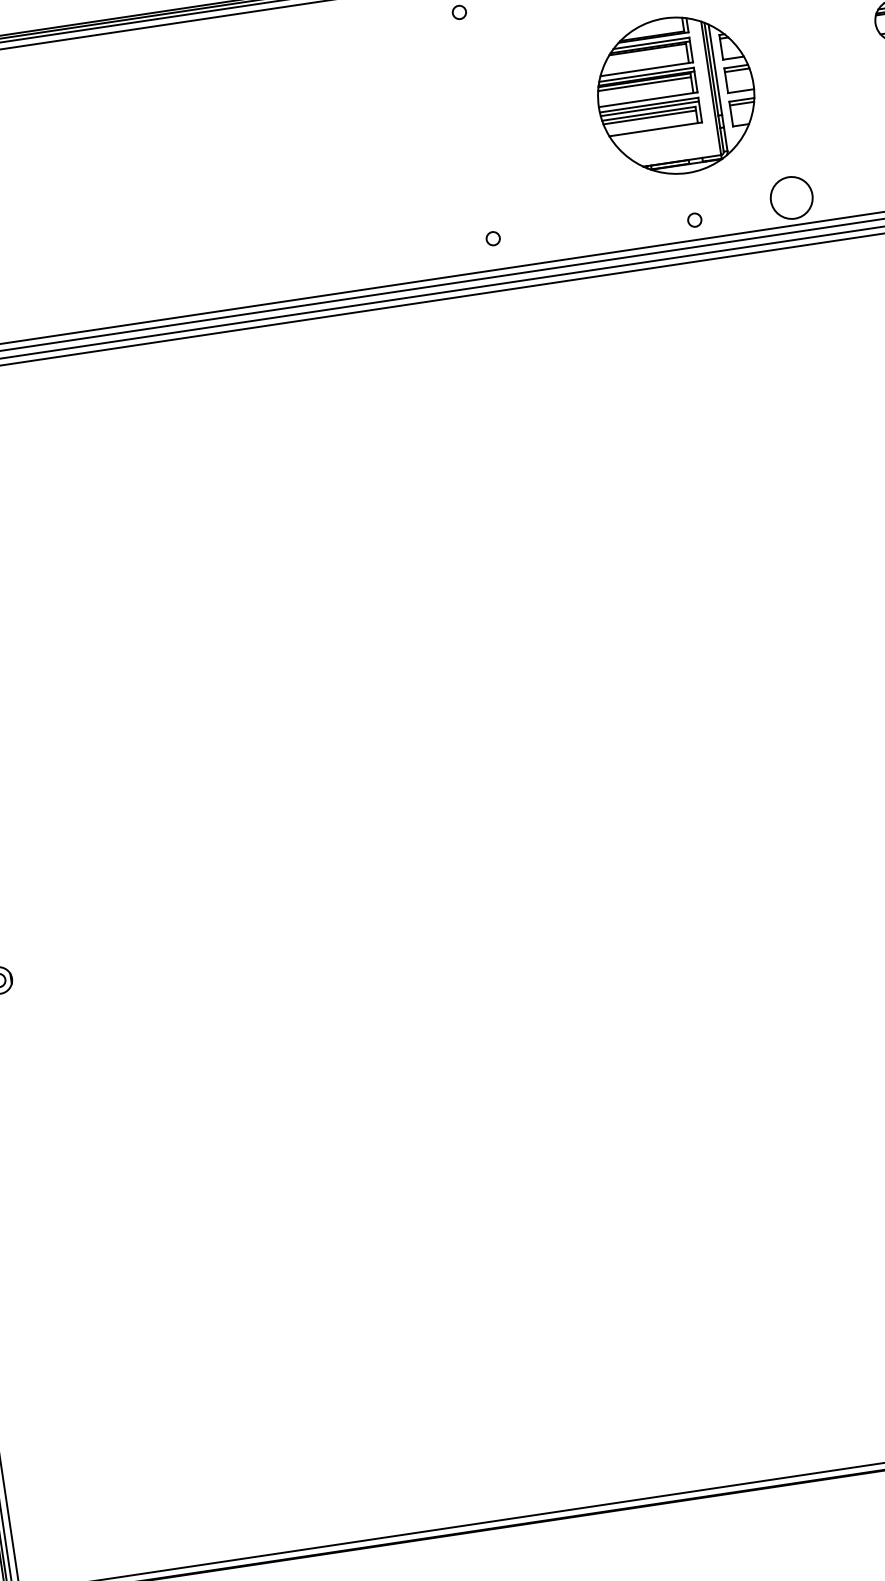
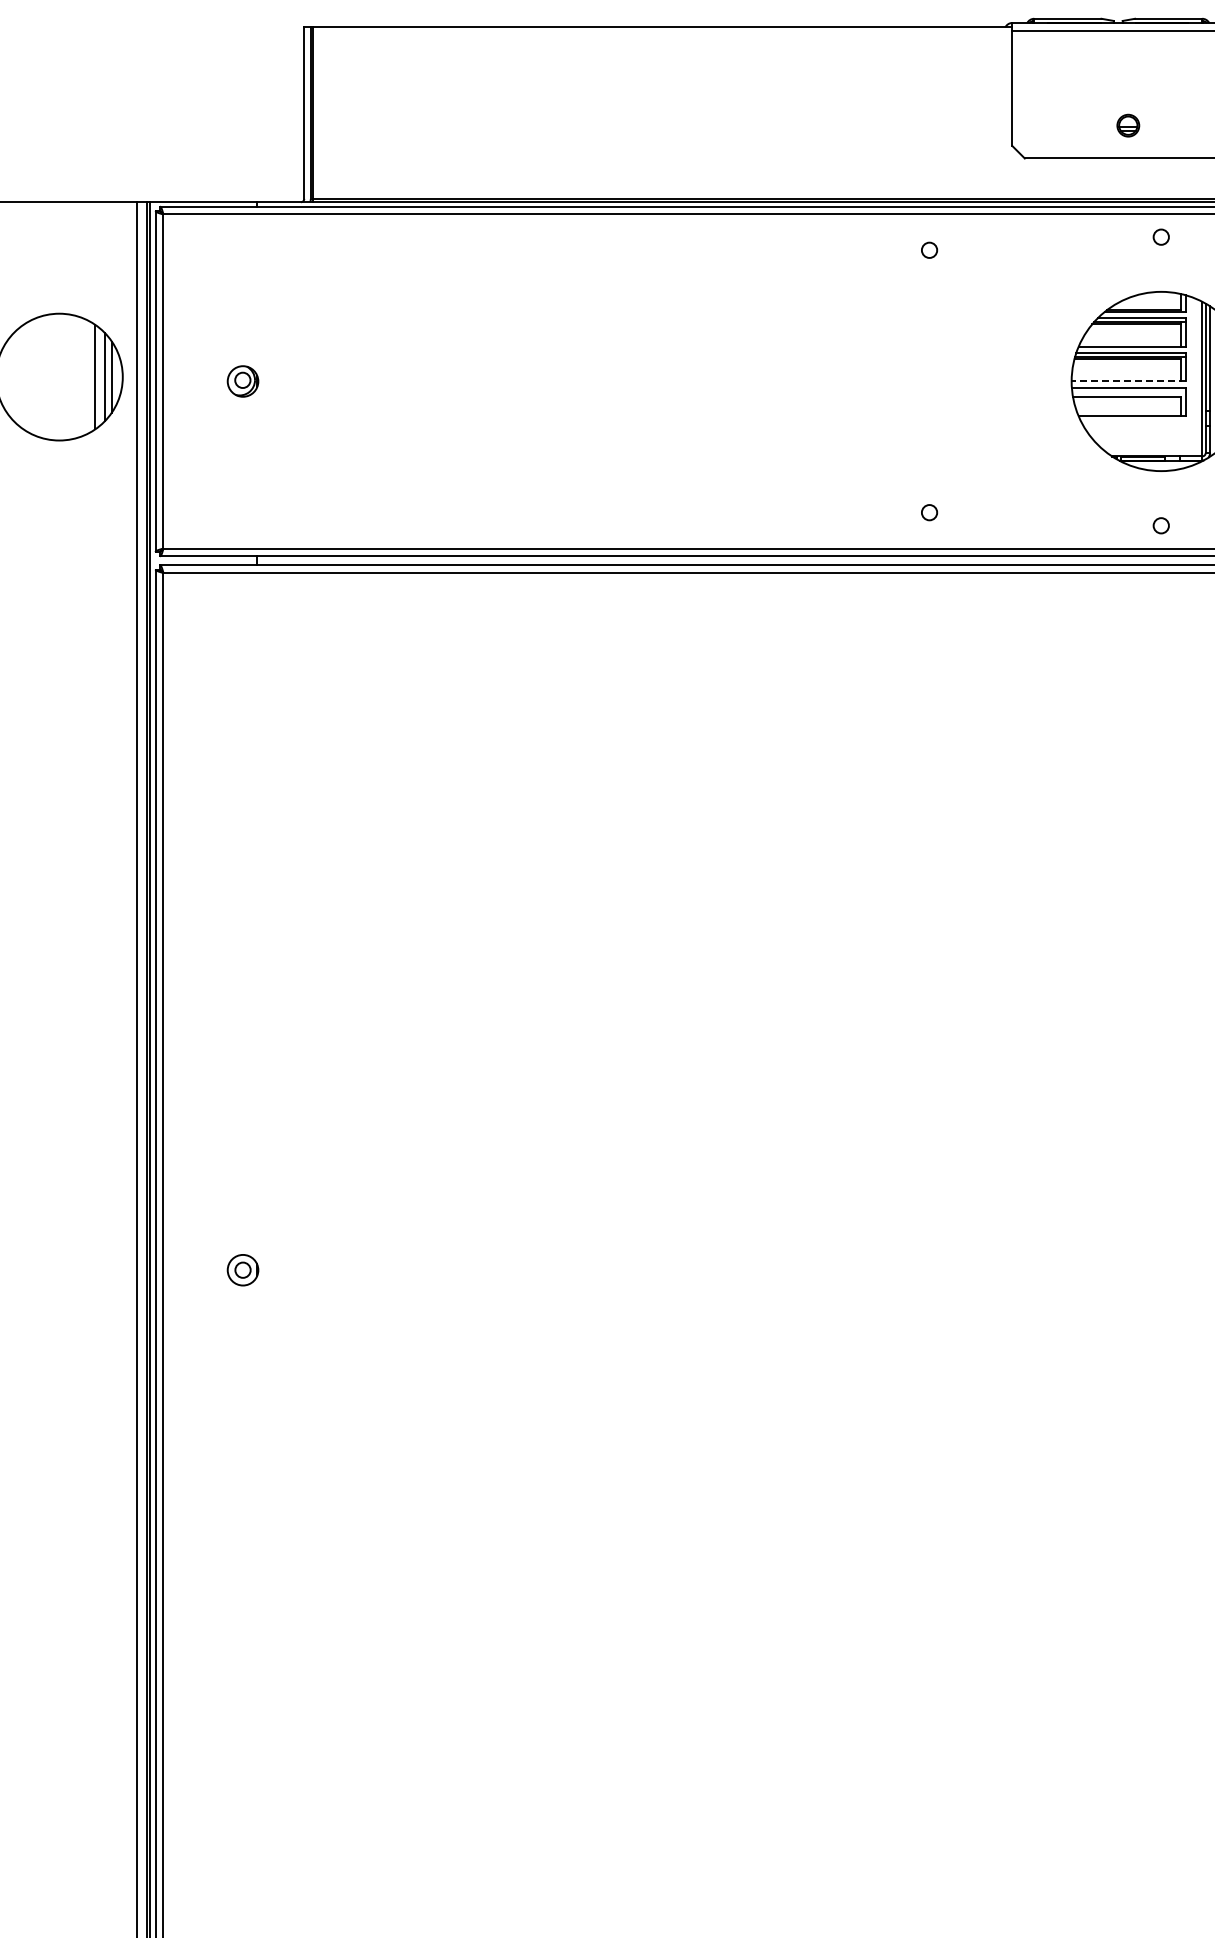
line: (644, 84) -> (1127, 363), removed
line: (647, 99) -> (1128, 381), solid -> dashed
line: (650, 108) -> (1129, 391), removed
line: (649, 117) -> (1127, 401), removed

